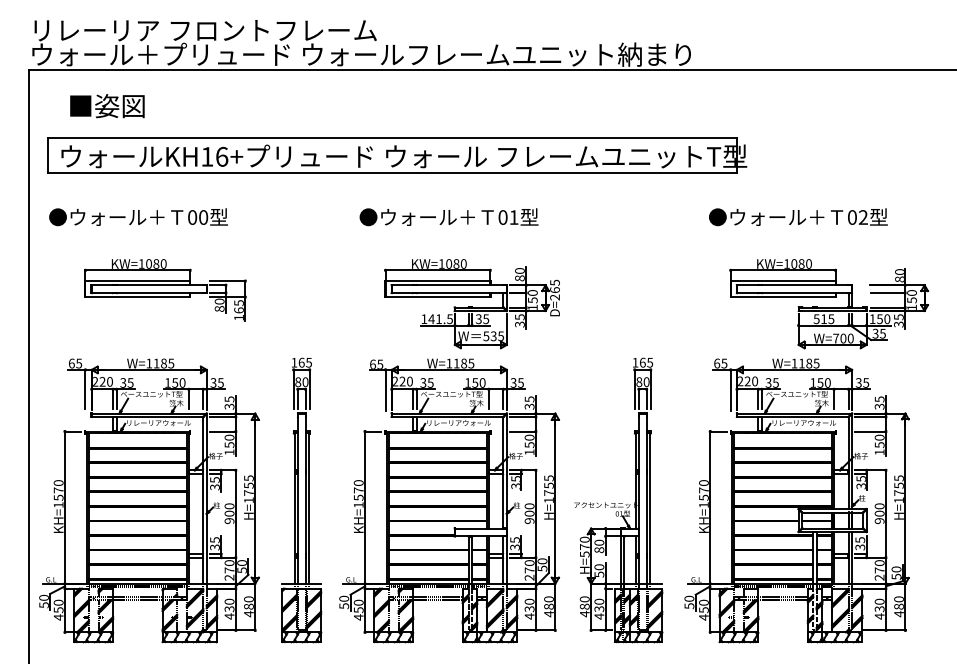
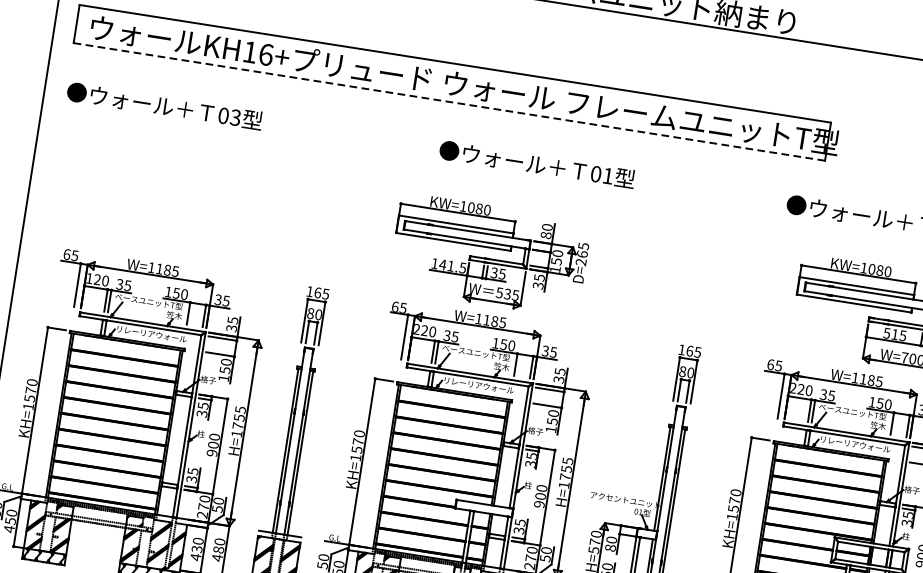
line: (392, 173) -> (449, 102), solid -> dashed
text: (203, 217) -> (235, 117), 00 -> 03
text: (448, 217) -> (536, 164), moved
part: (165, 290) -> (181, 190), removed
part: (471, 304) -> (488, 255), moved
text: (95, 381) -> (89, 278), 220 -> 120

